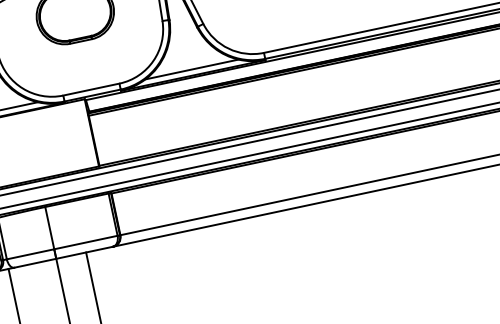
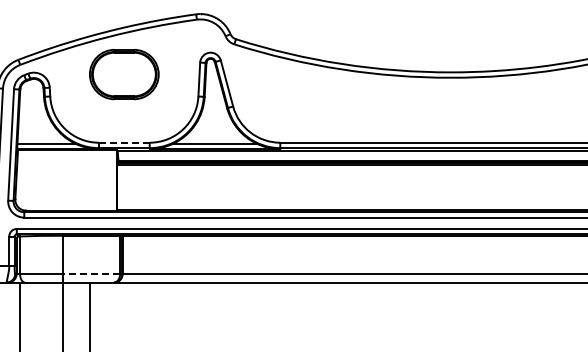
line: (90, 89) -> (123, 142), solid -> dashed
line: (85, 242) -> (91, 273), solid -> dashed

